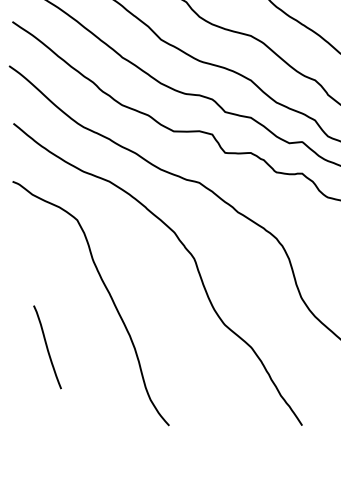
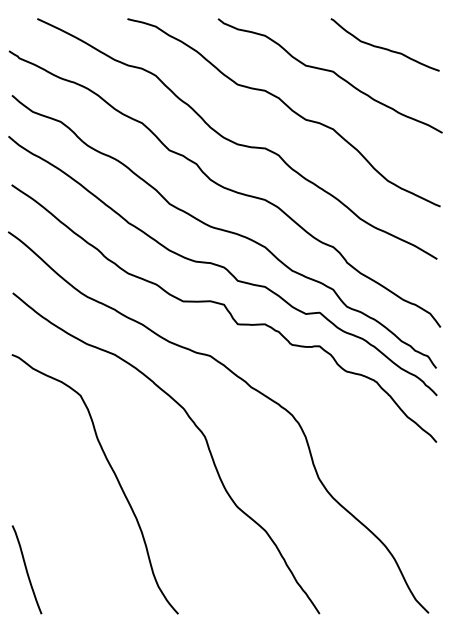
curve: (47, 347) -> (26, 569), moved

